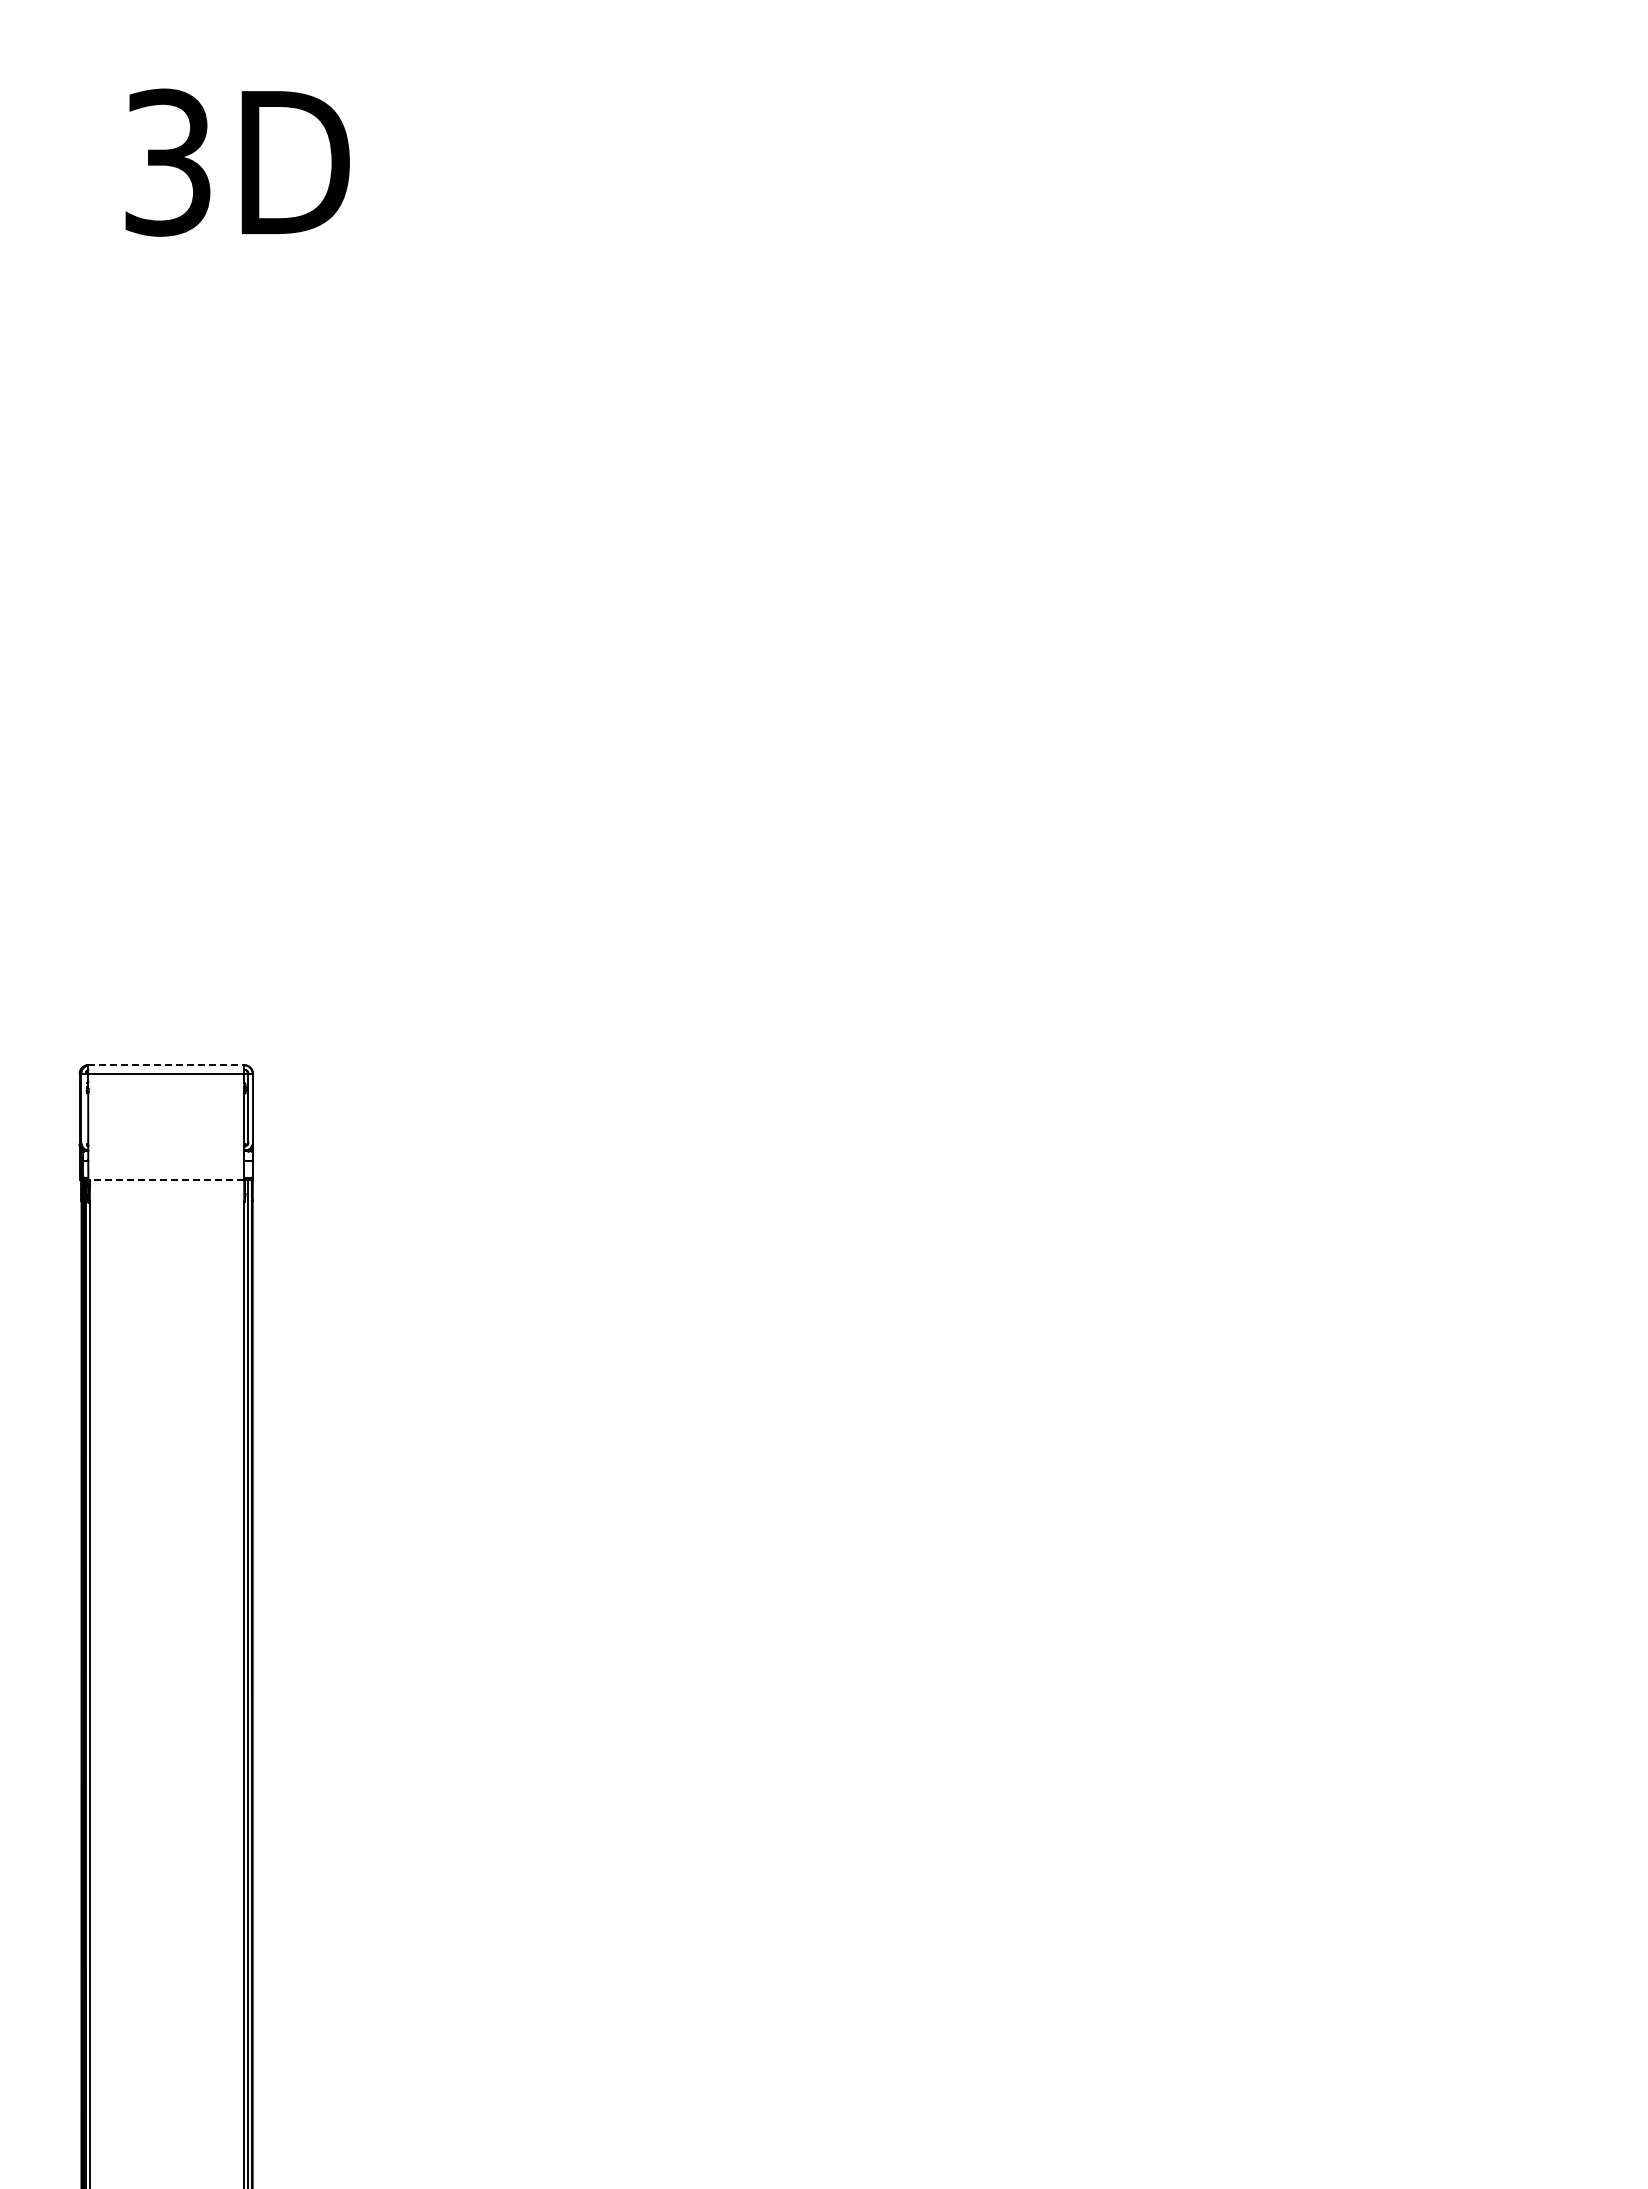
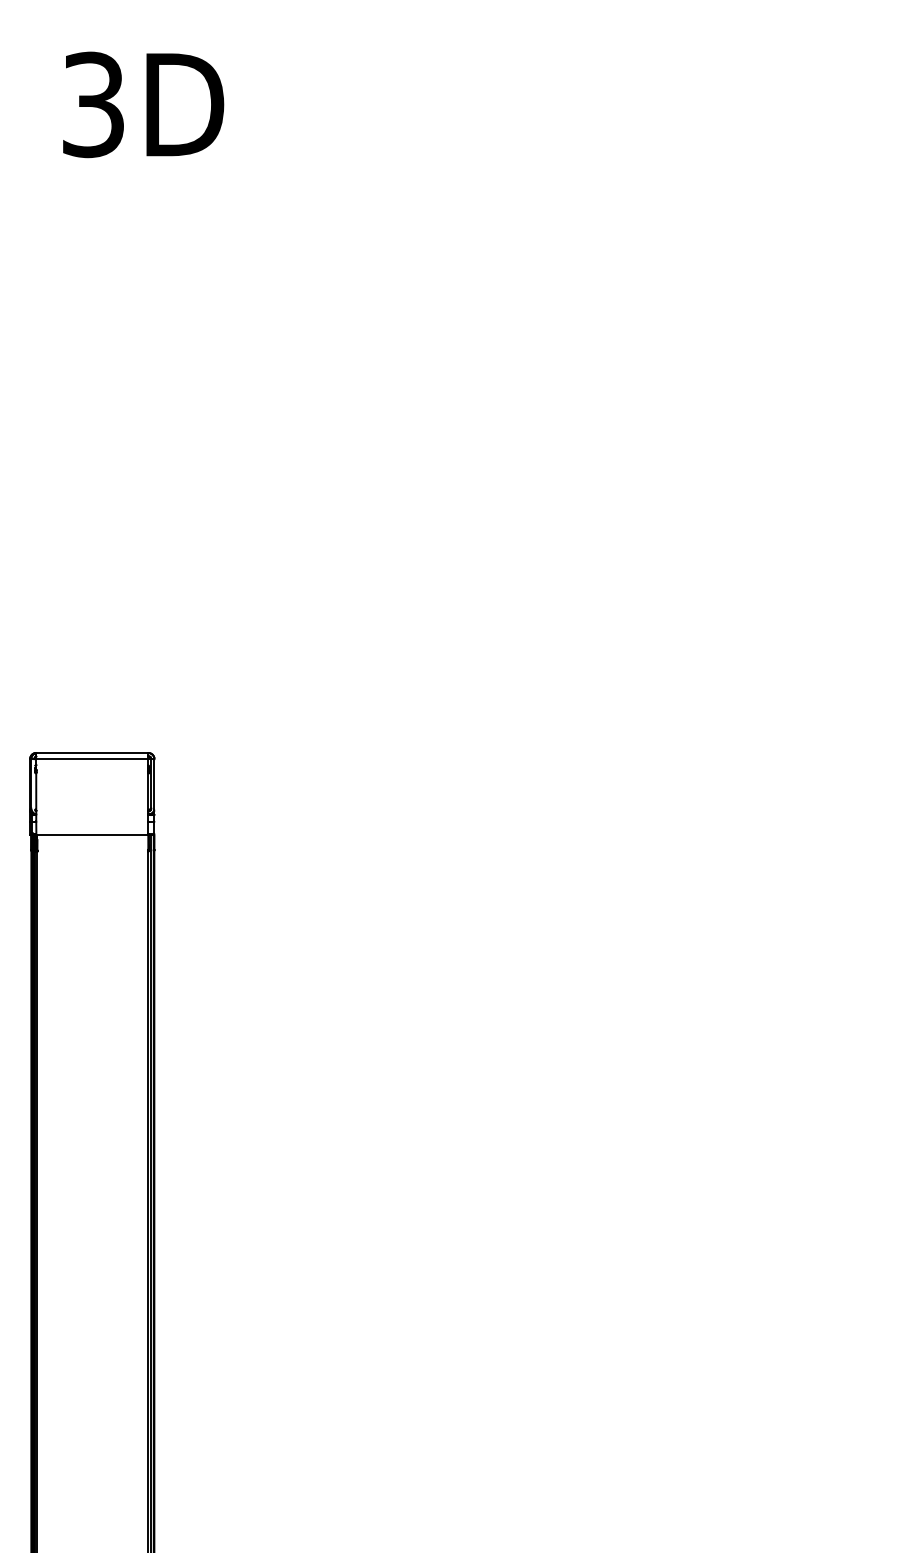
line: (166, 1065) -> (92, 753), dashed -> solid
line: (166, 1179) -> (92, 835), dashed -> solid

